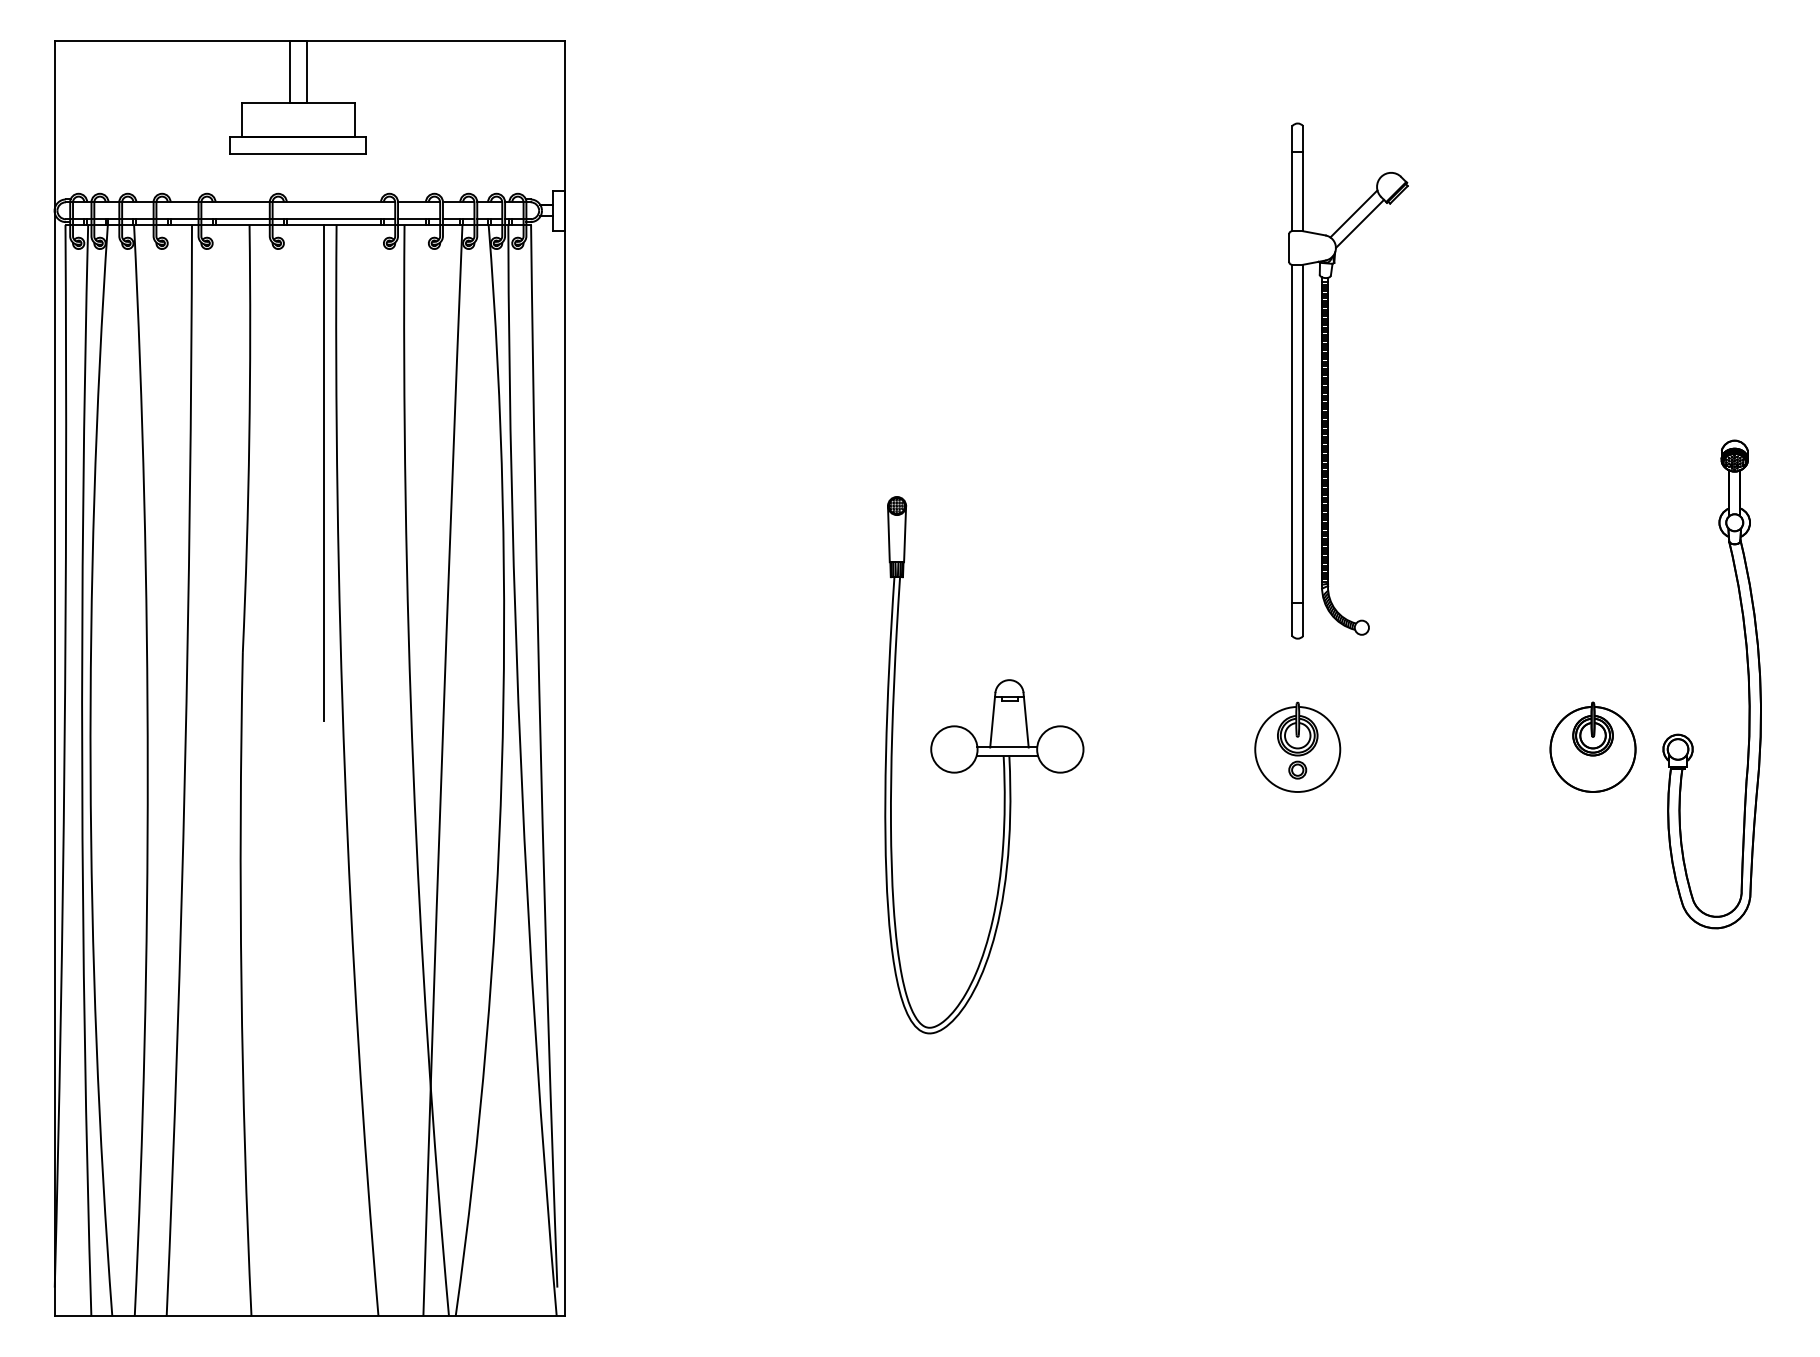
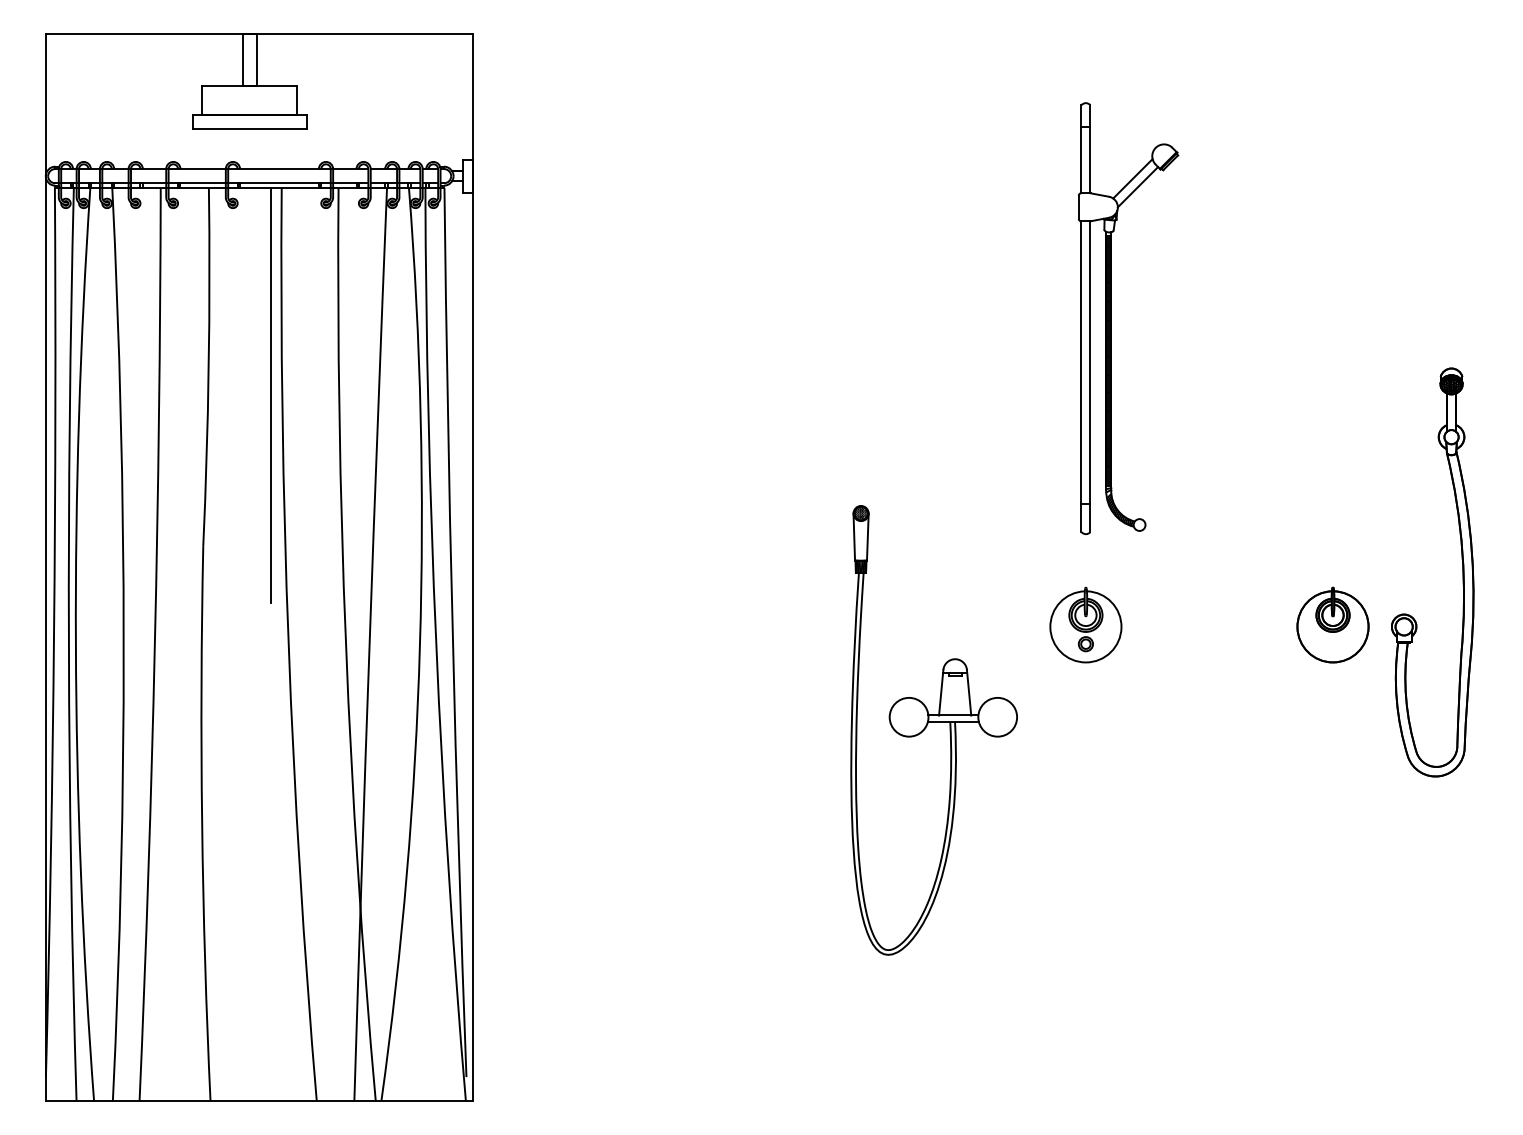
part: (984, 756) -> (934, 723), moved

